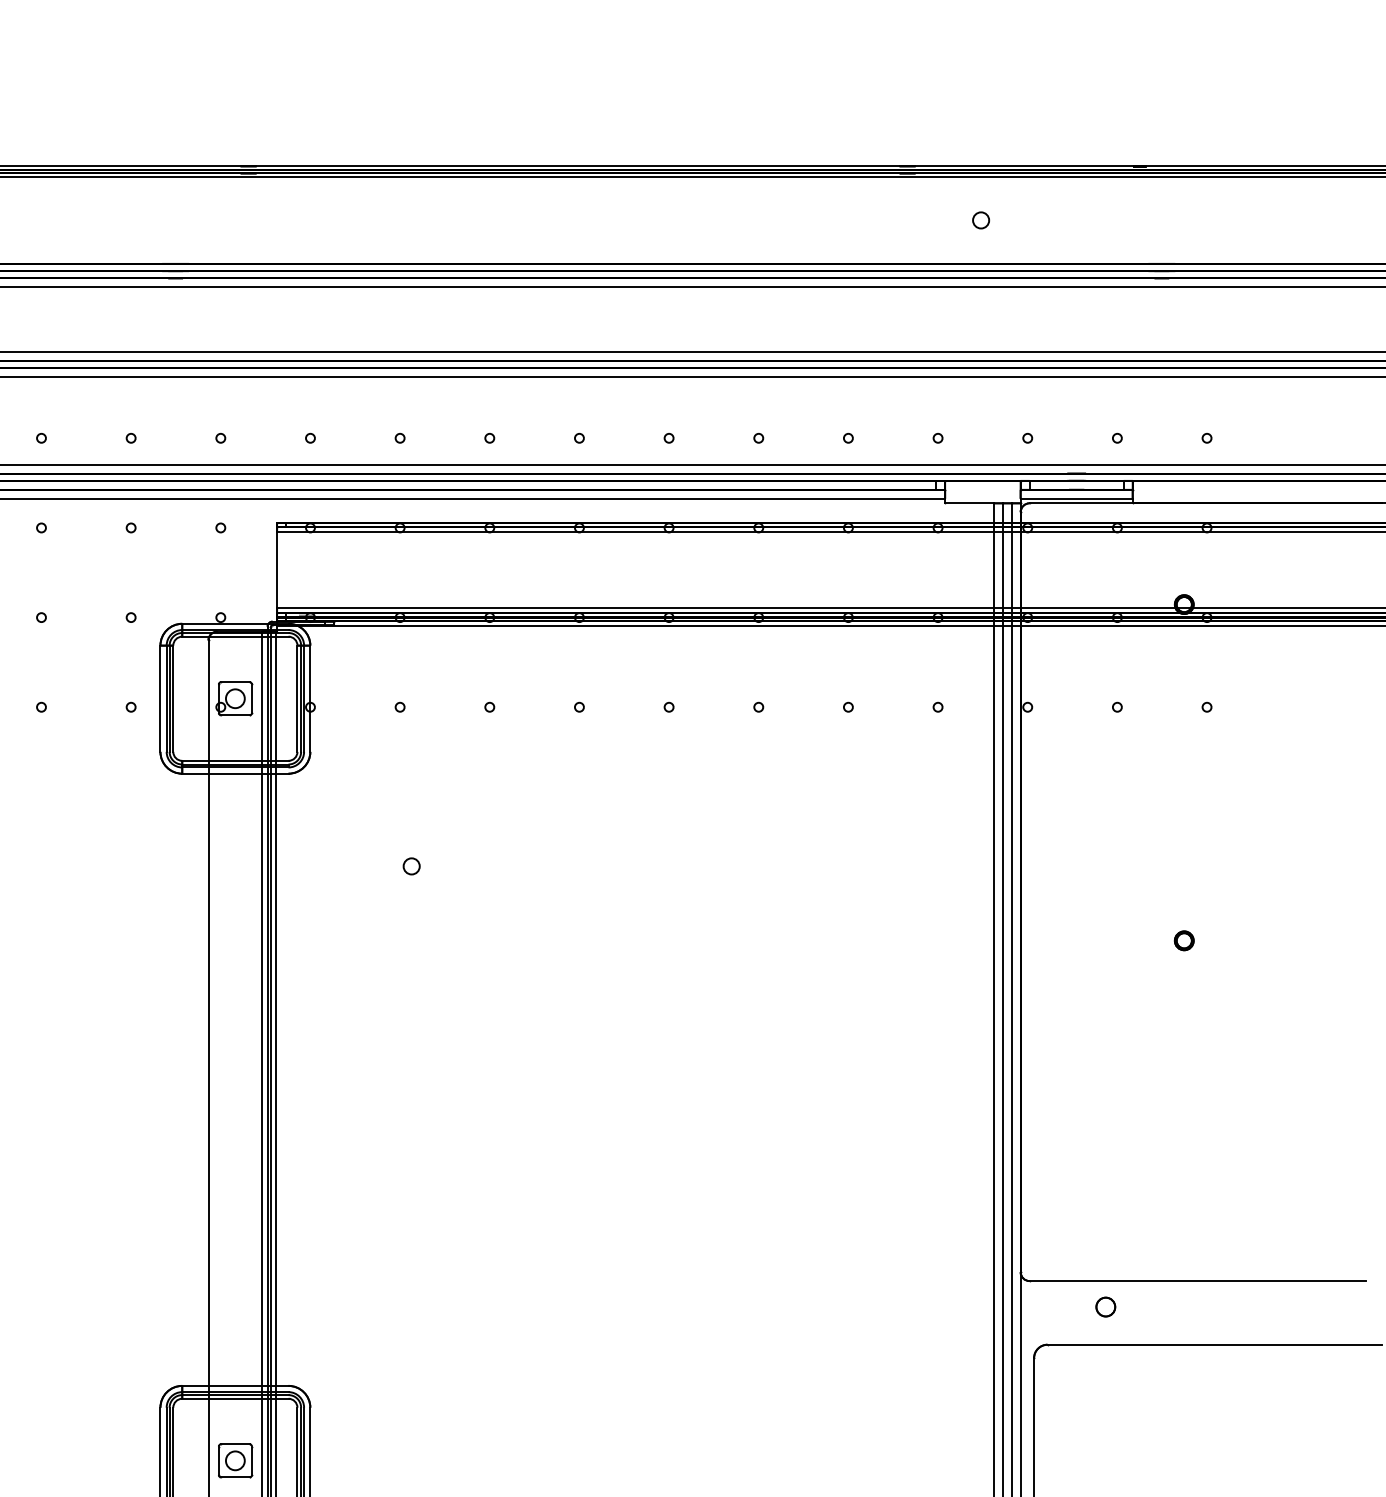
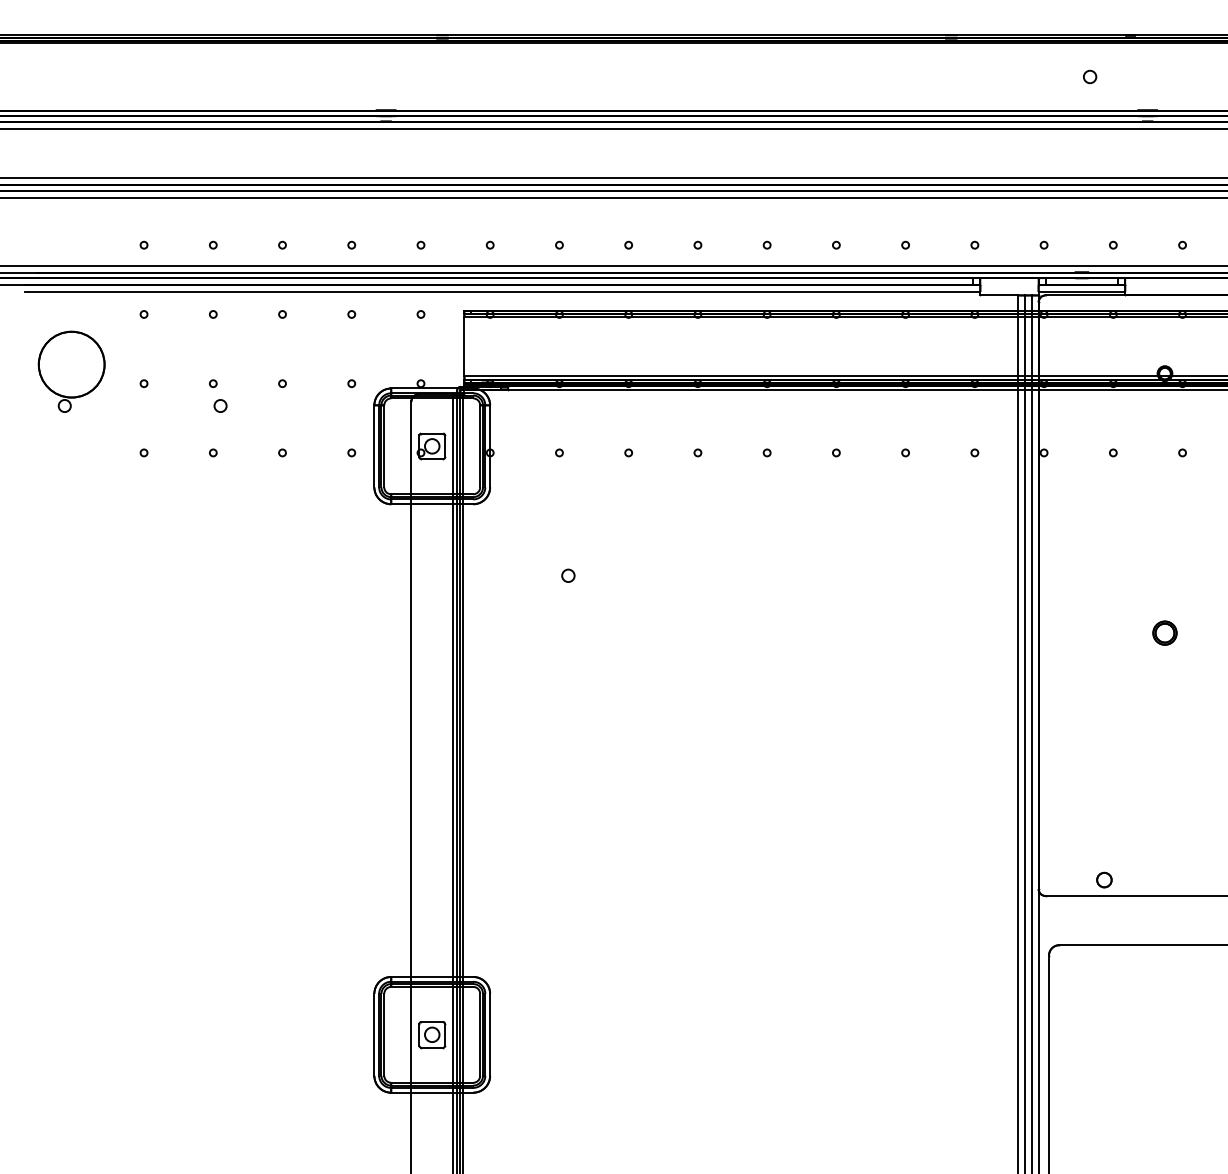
circle: (981, 219) -> (1090, 76), moved
part: (1183, 941) -> (1164, 633), size x1.6
part: (1105, 1306) -> (1104, 879), moved

